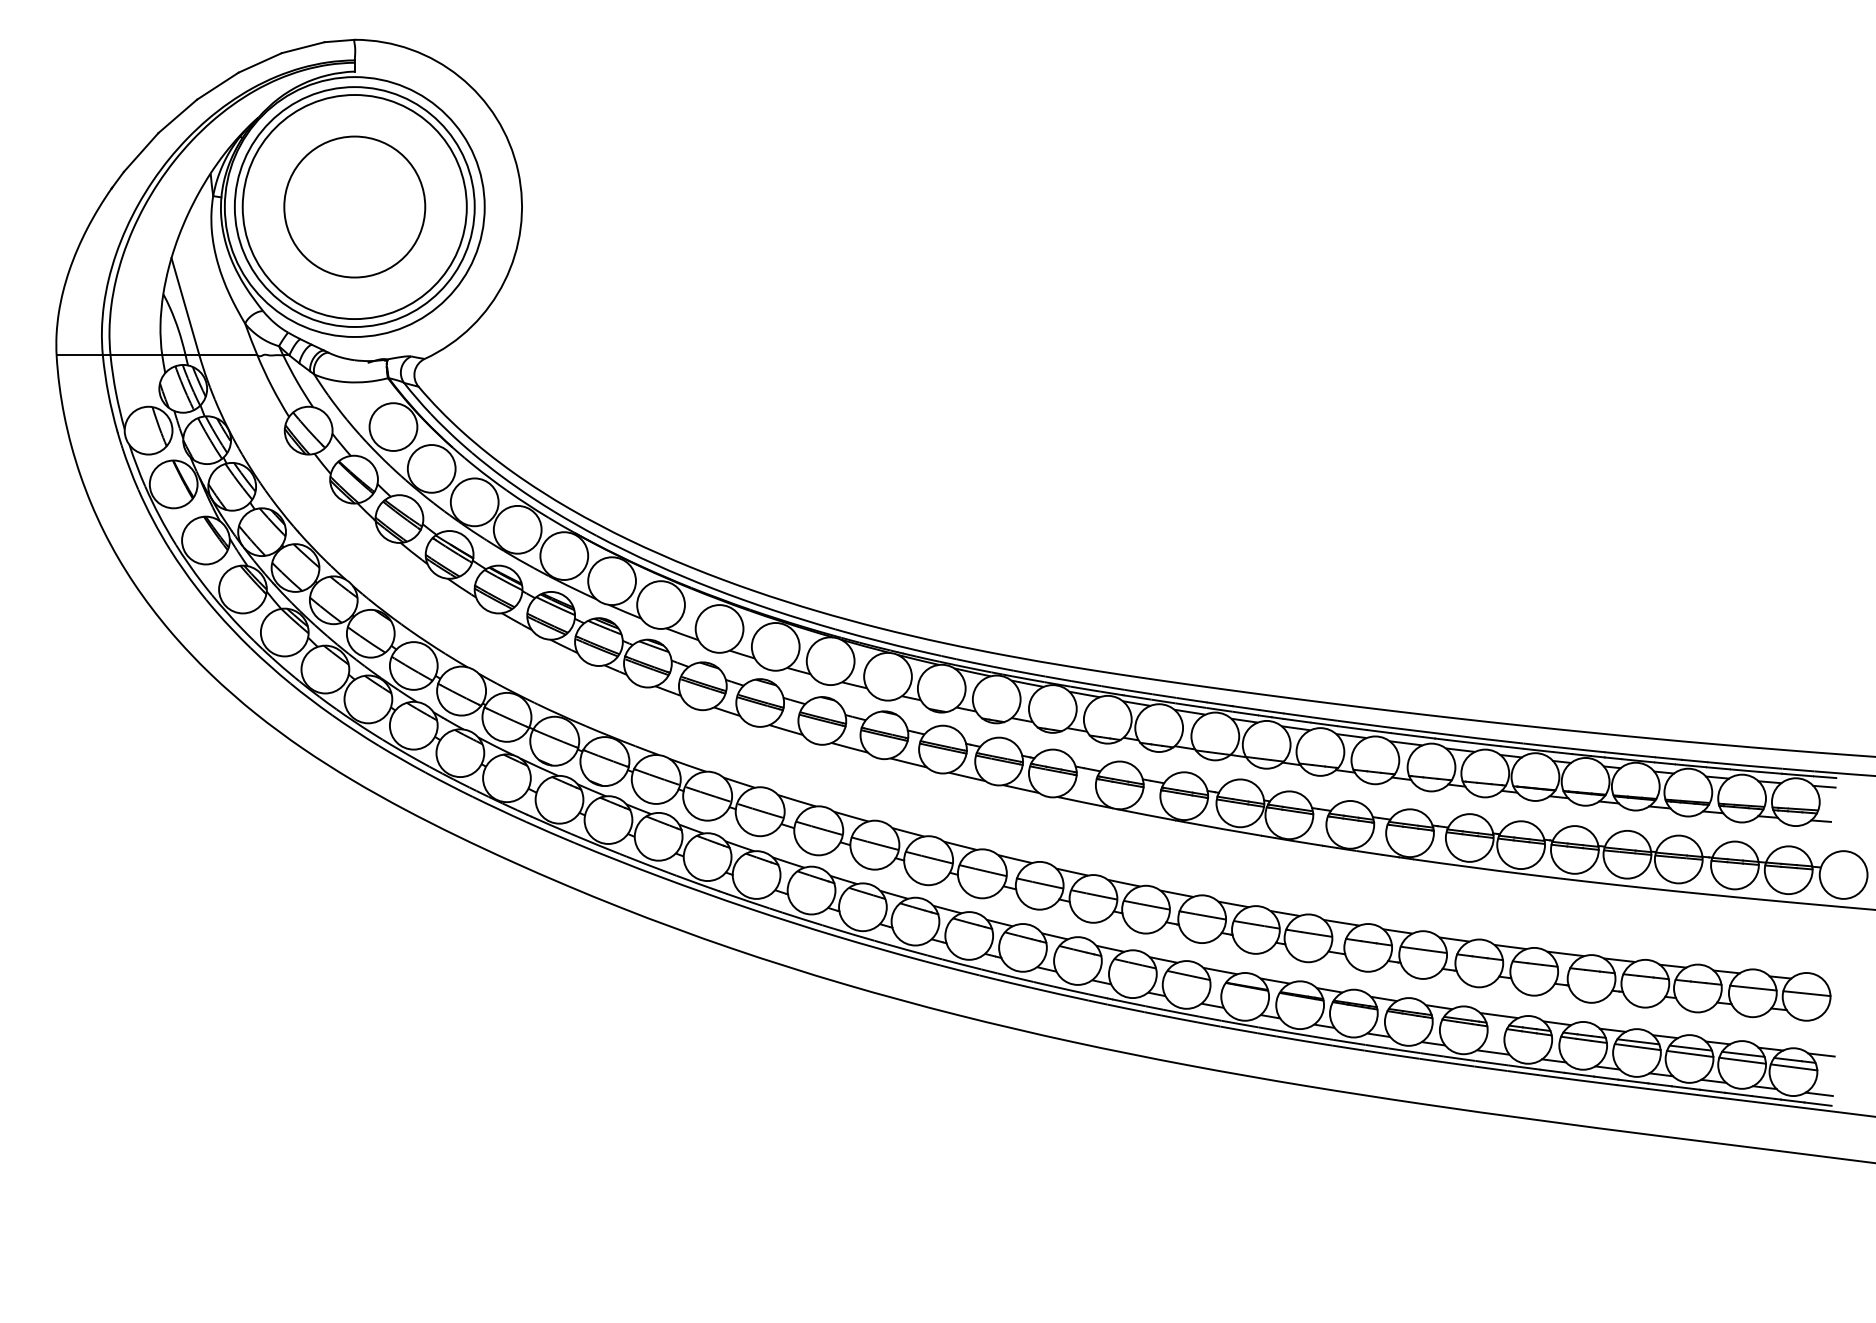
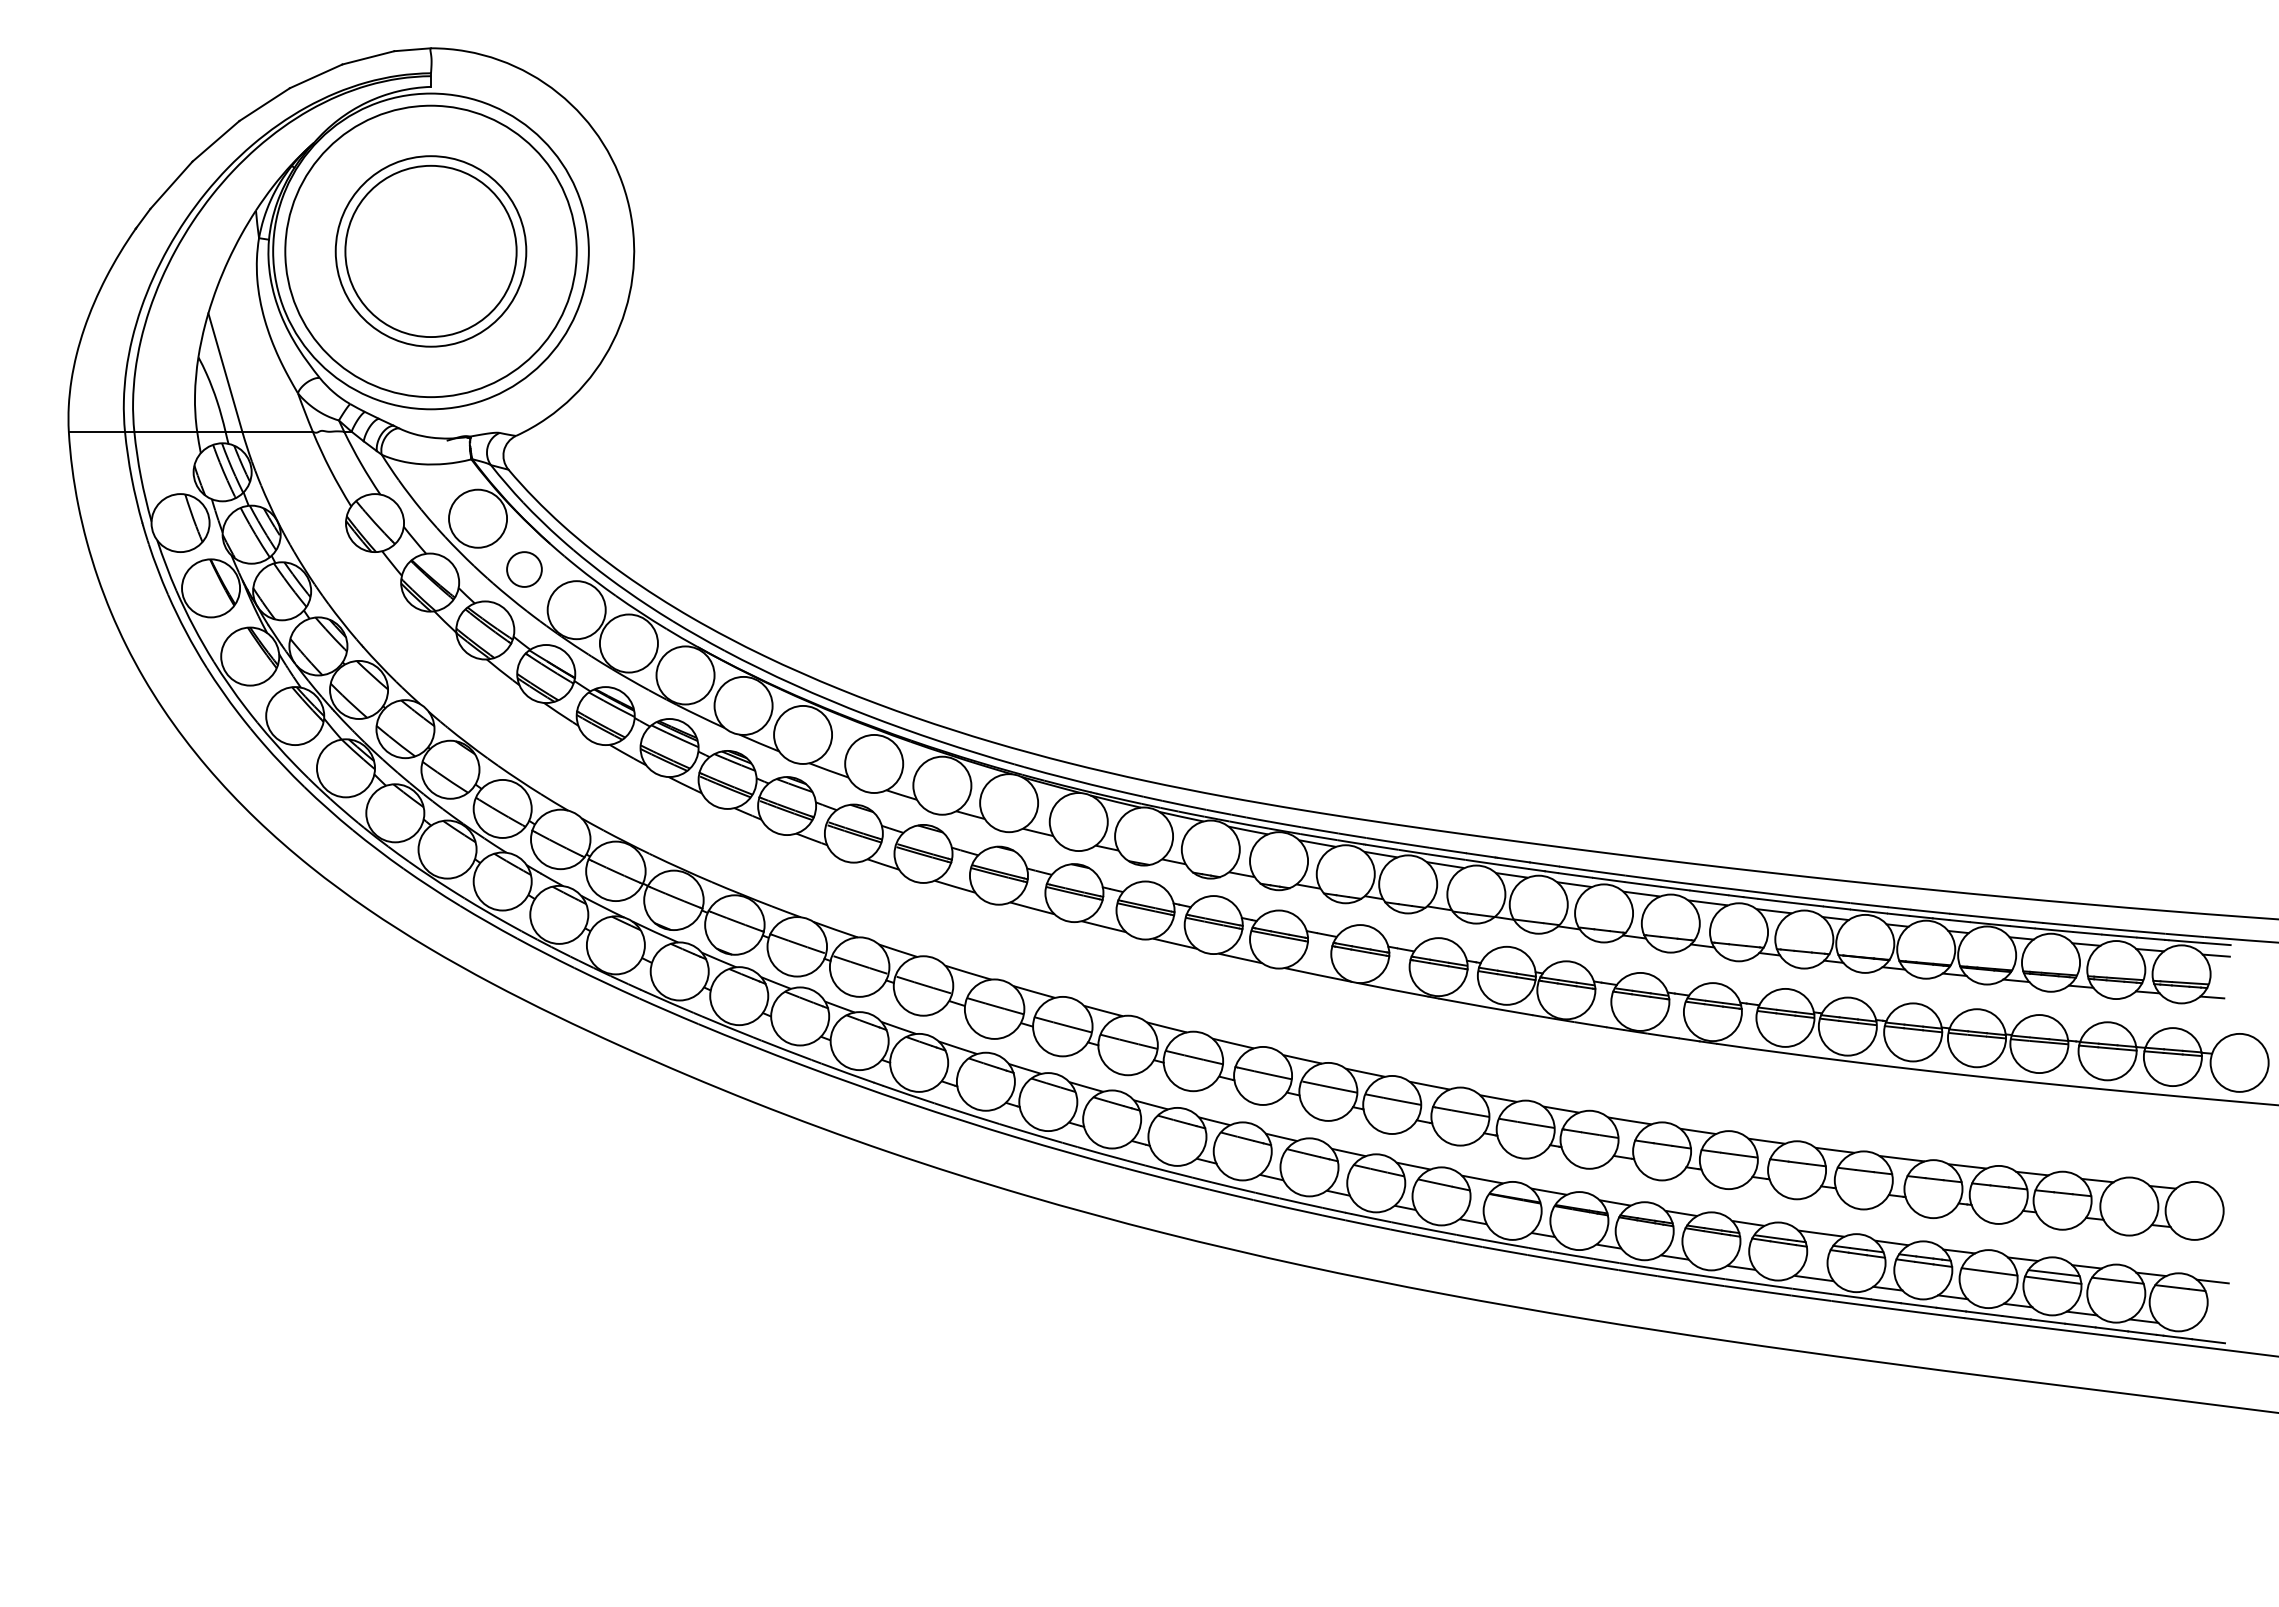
circle: (354, 207) -> (430, 251), size x0.7
circle: (431, 468) -> (524, 569), size x0.6
line: (1752, 988) -> (2129, 1200), removed
line: (1806, 993) -> (2194, 1206), removed
line: (1637, 1041) -> (1989, 1265), removed
line: (1742, 1060) -> (2116, 1288), removed
line: (1794, 1067) -> (2179, 1296), removed
line: (1818, 1094) -> (2209, 1329), removed

